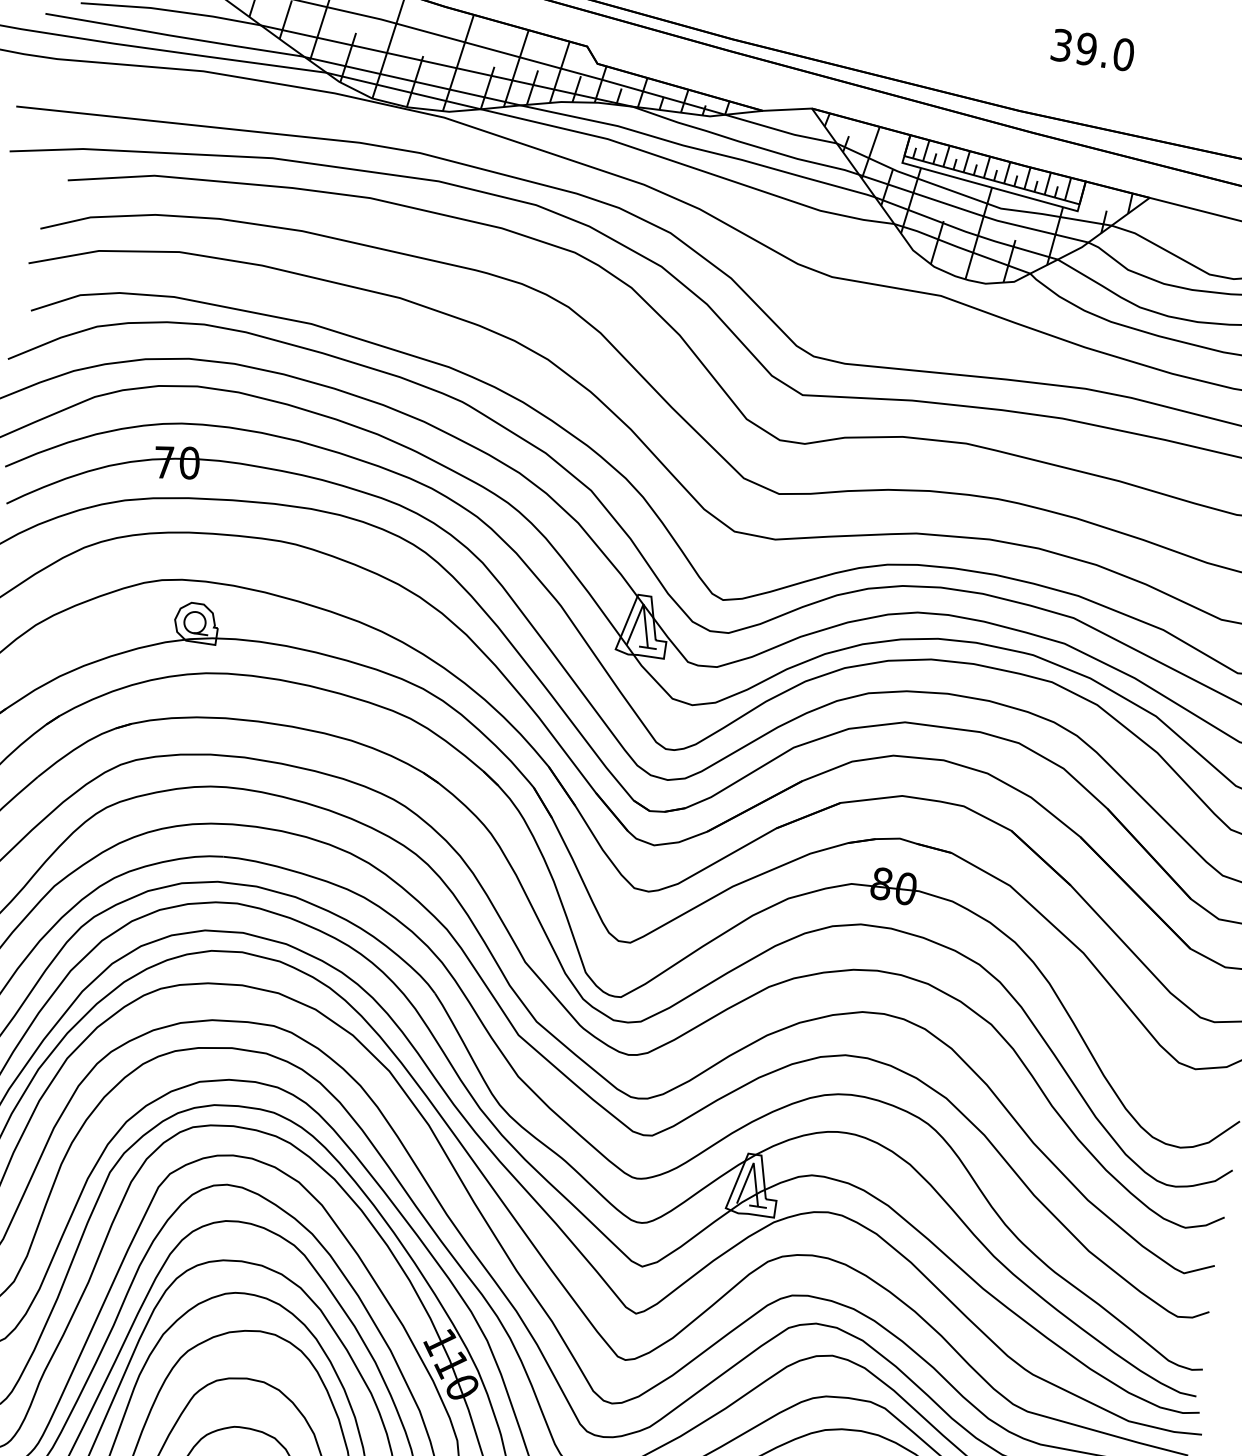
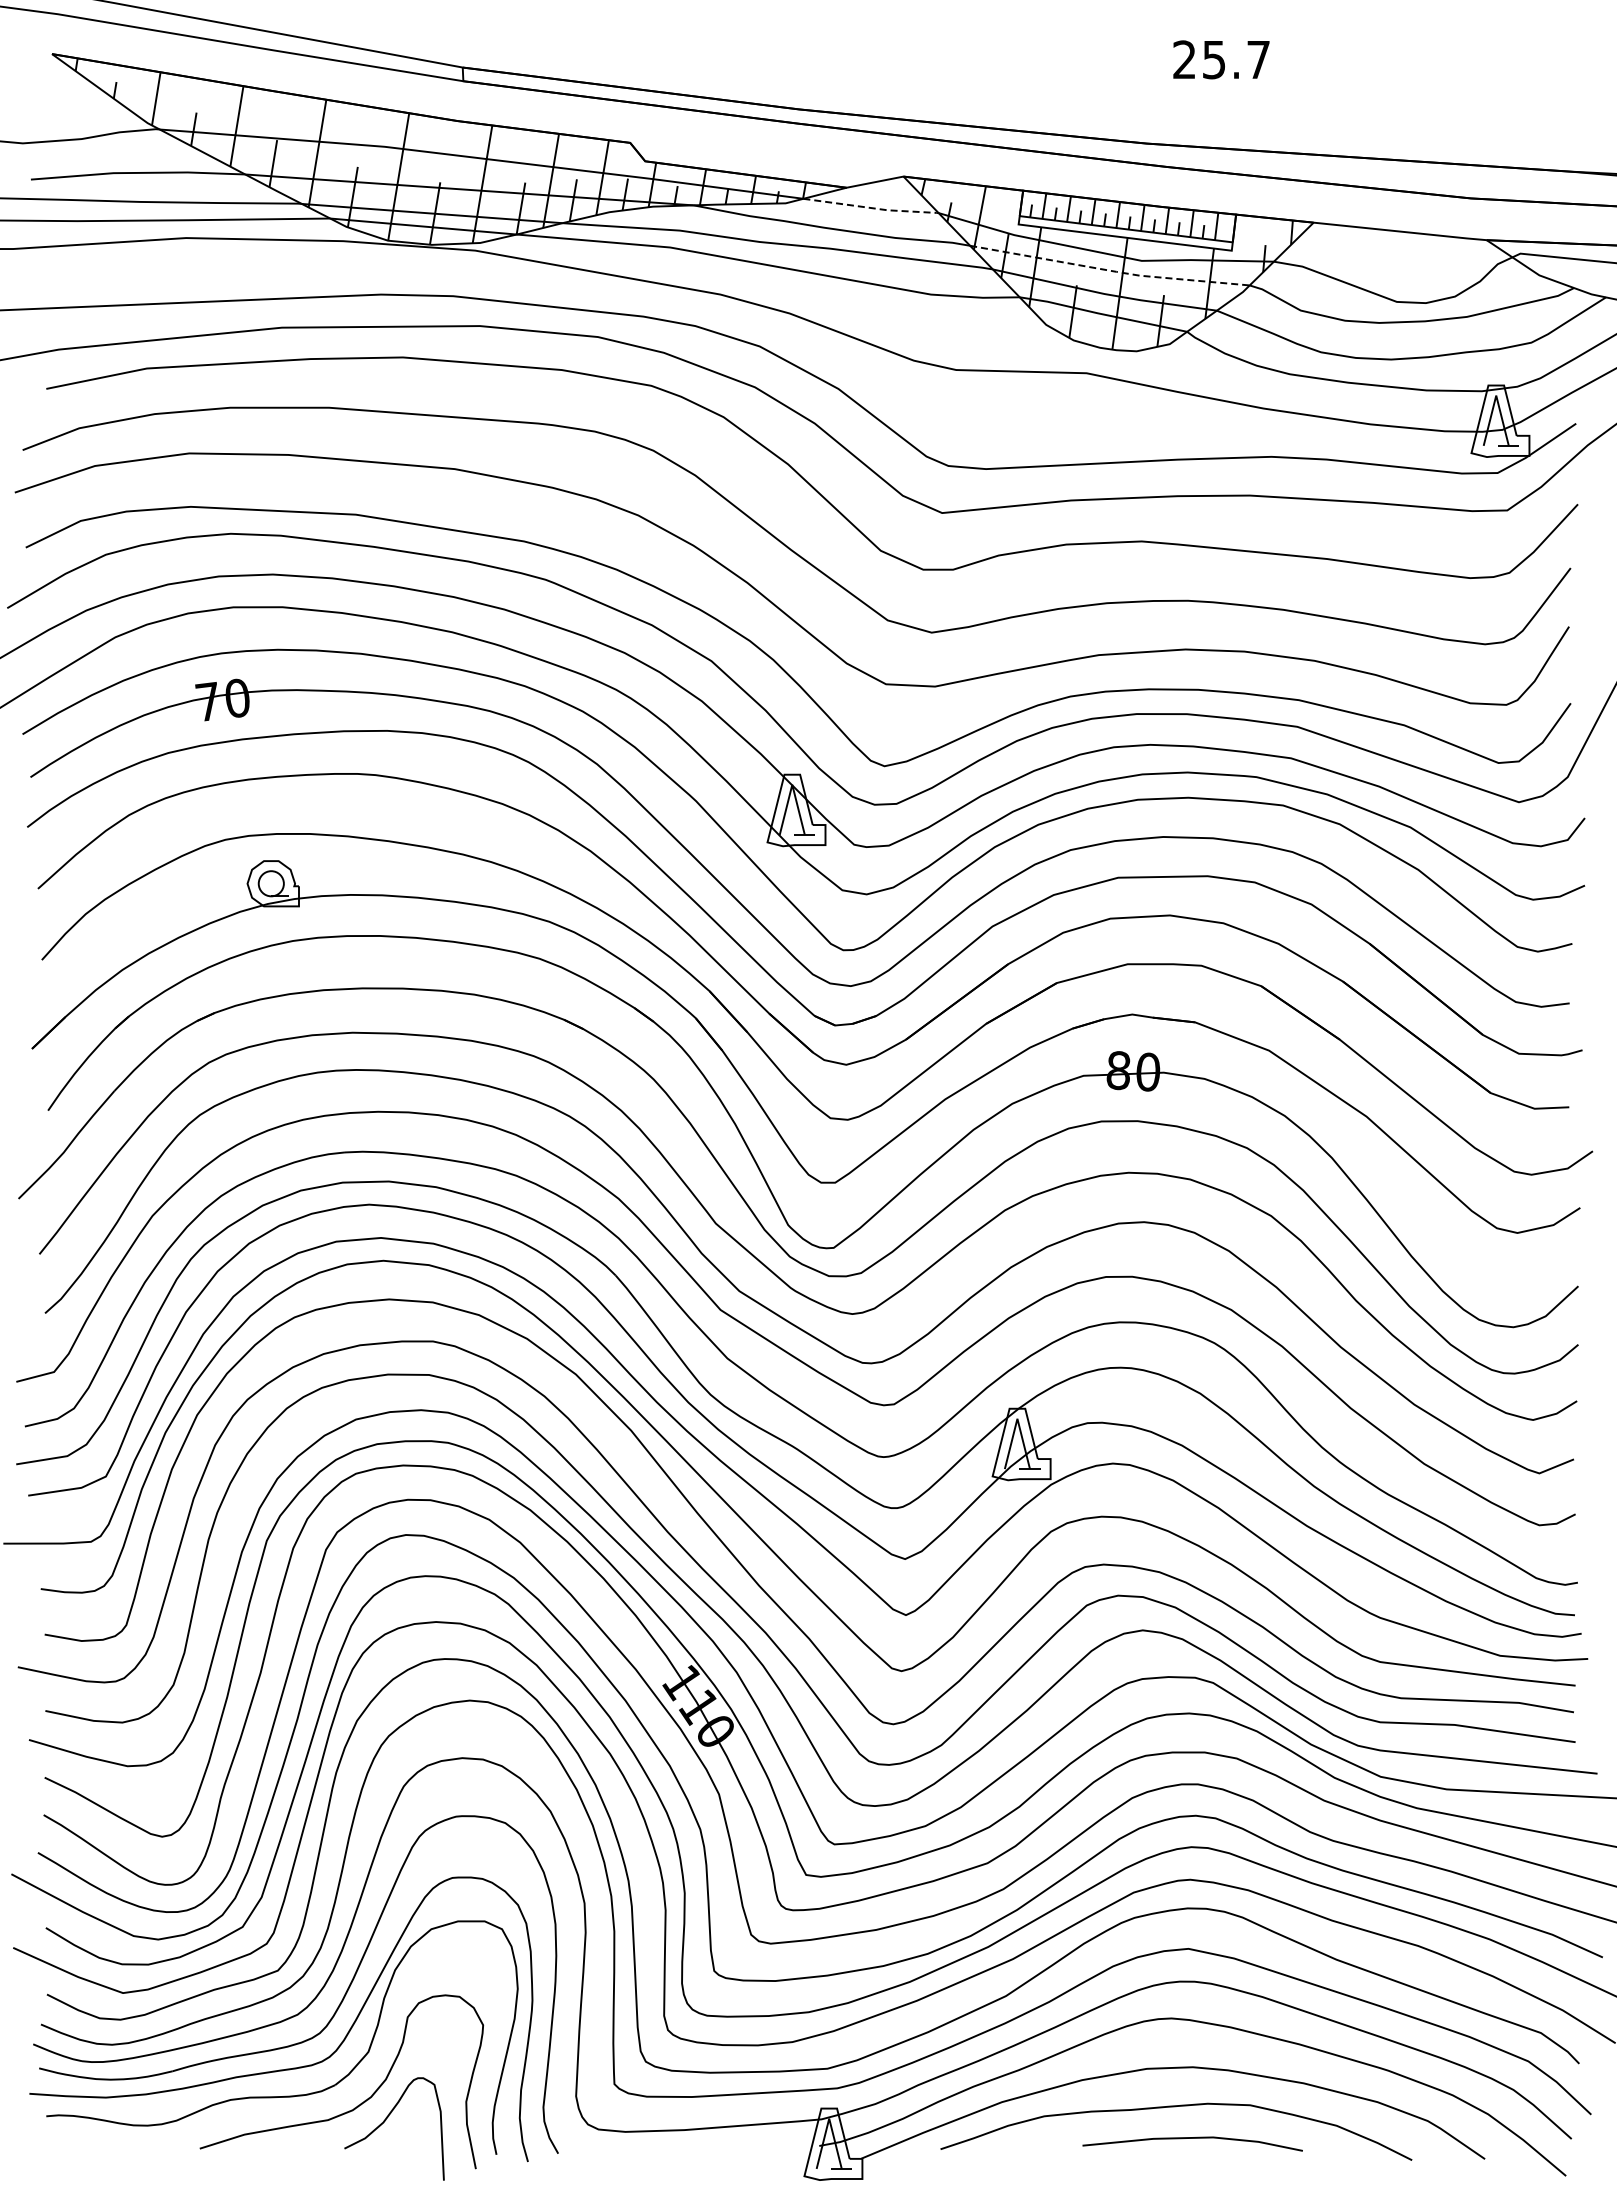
text: (1092, 49) -> (1221, 59), 39.0 -> 25.7
line: (782, 131) -> (872, 208), solid -> dashed
line: (973, 212) -> (1110, 270), solid -> dashed

